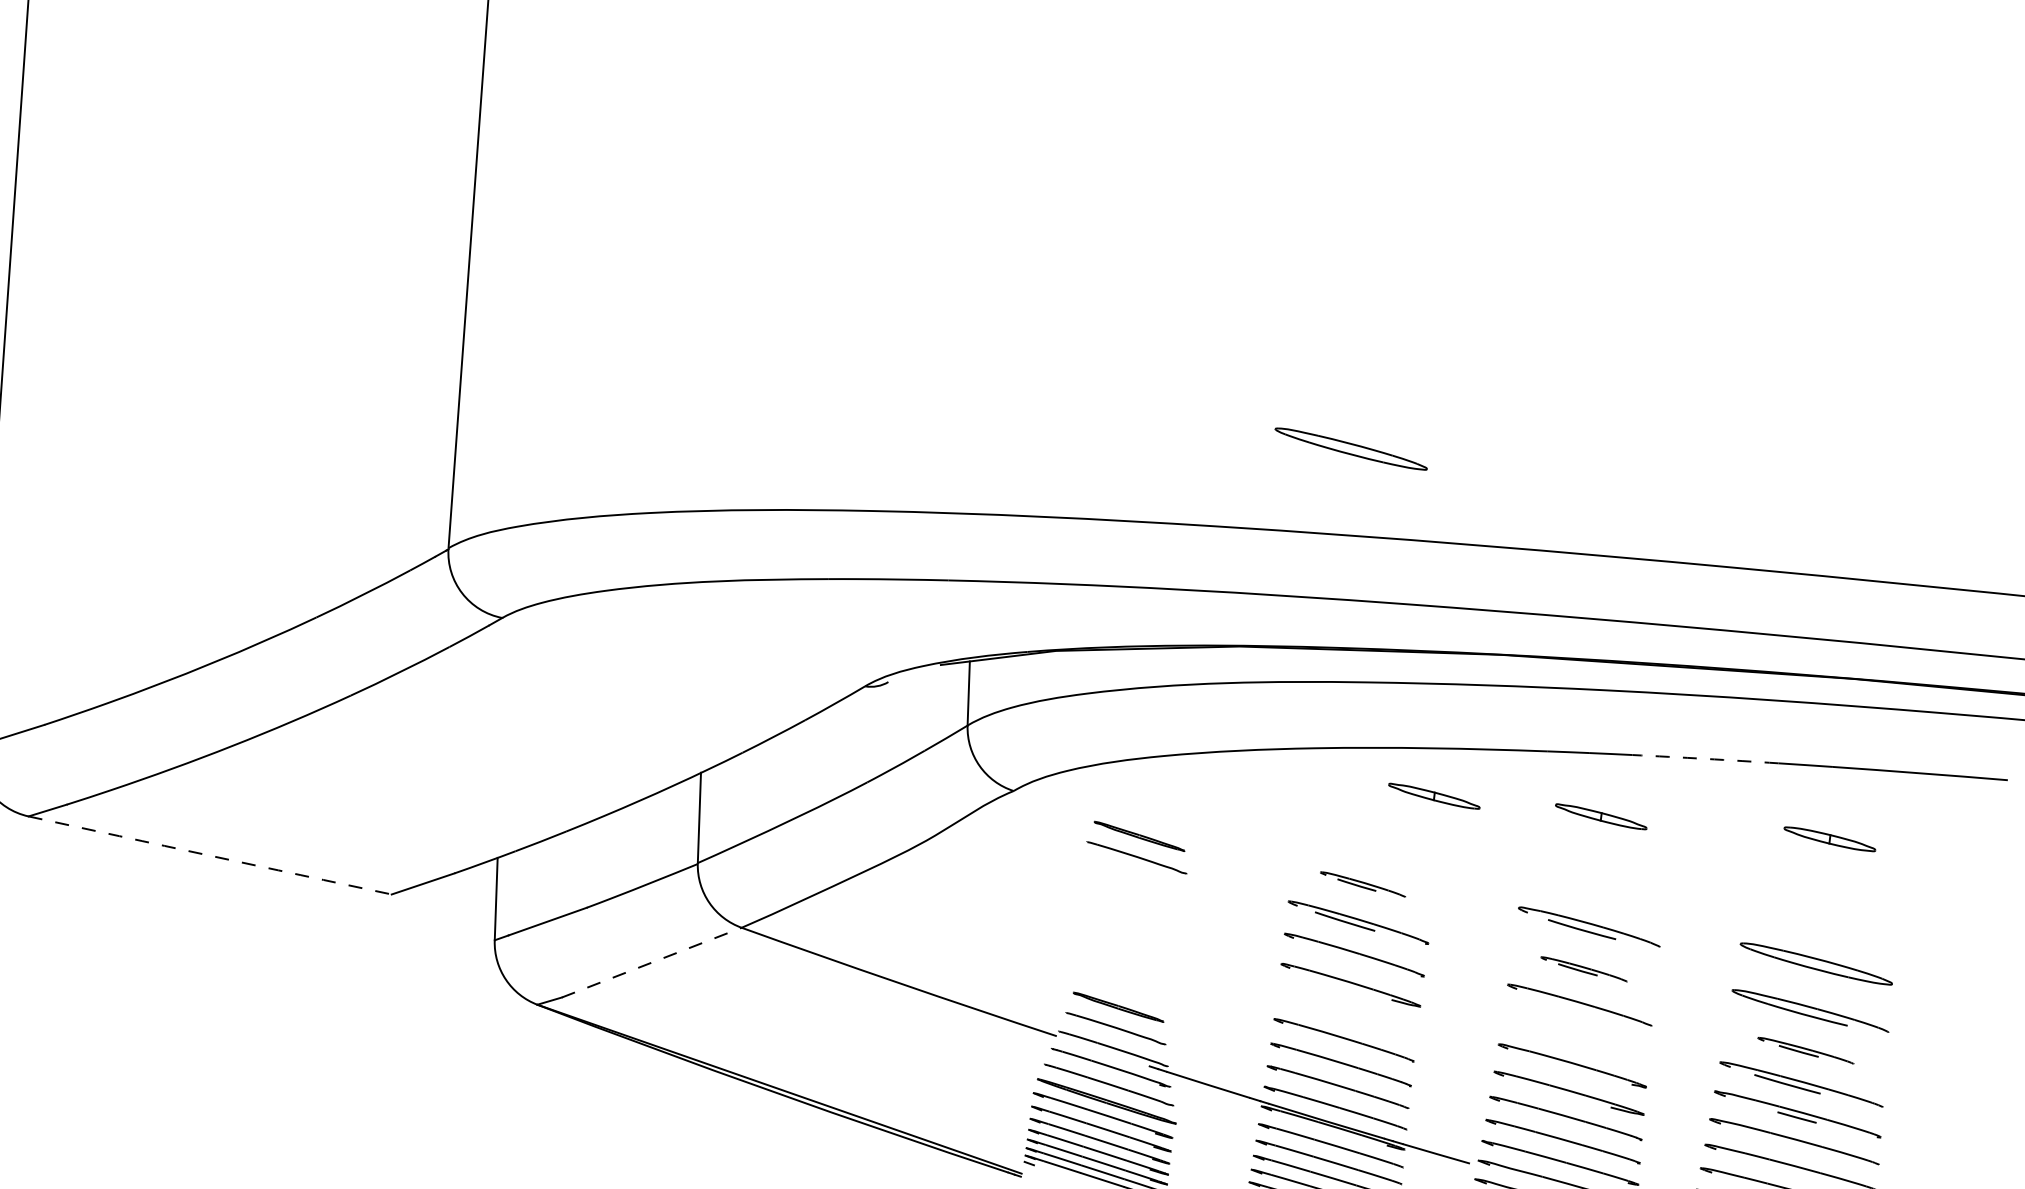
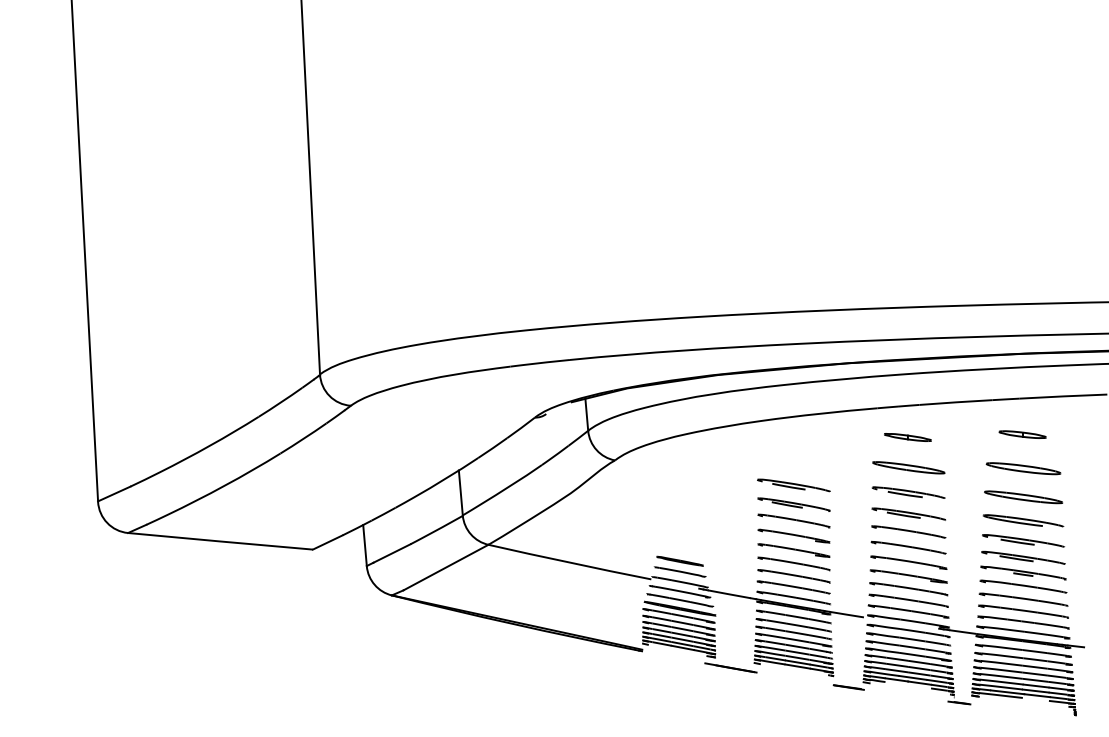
part: (1351, 449) -> (761, 270), removed
arc: (1706, 759) -> (956, 402), dashed -> solid
part: (1433, 796) -> (823, 437), removed
part: (1136, 846) -> (679, 480), removed
arc: (210, 855) -> (220, 541), dashed -> solid
part: (1595, 876) -> (908, 467), added
part: (1362, 884) -> (793, 485), size x1.67
part: (1823, 906) -> (1023, 468), added
line: (652, 962) -> (446, 567), dashed -> solid
part: (1583, 968) -> (908, 513), size x1.67
part: (1346, 1013) -> (793, 550), added
part: (1575, 1035) -> (908, 547), added
part: (1805, 1049) -> (1023, 540), size x1.67

